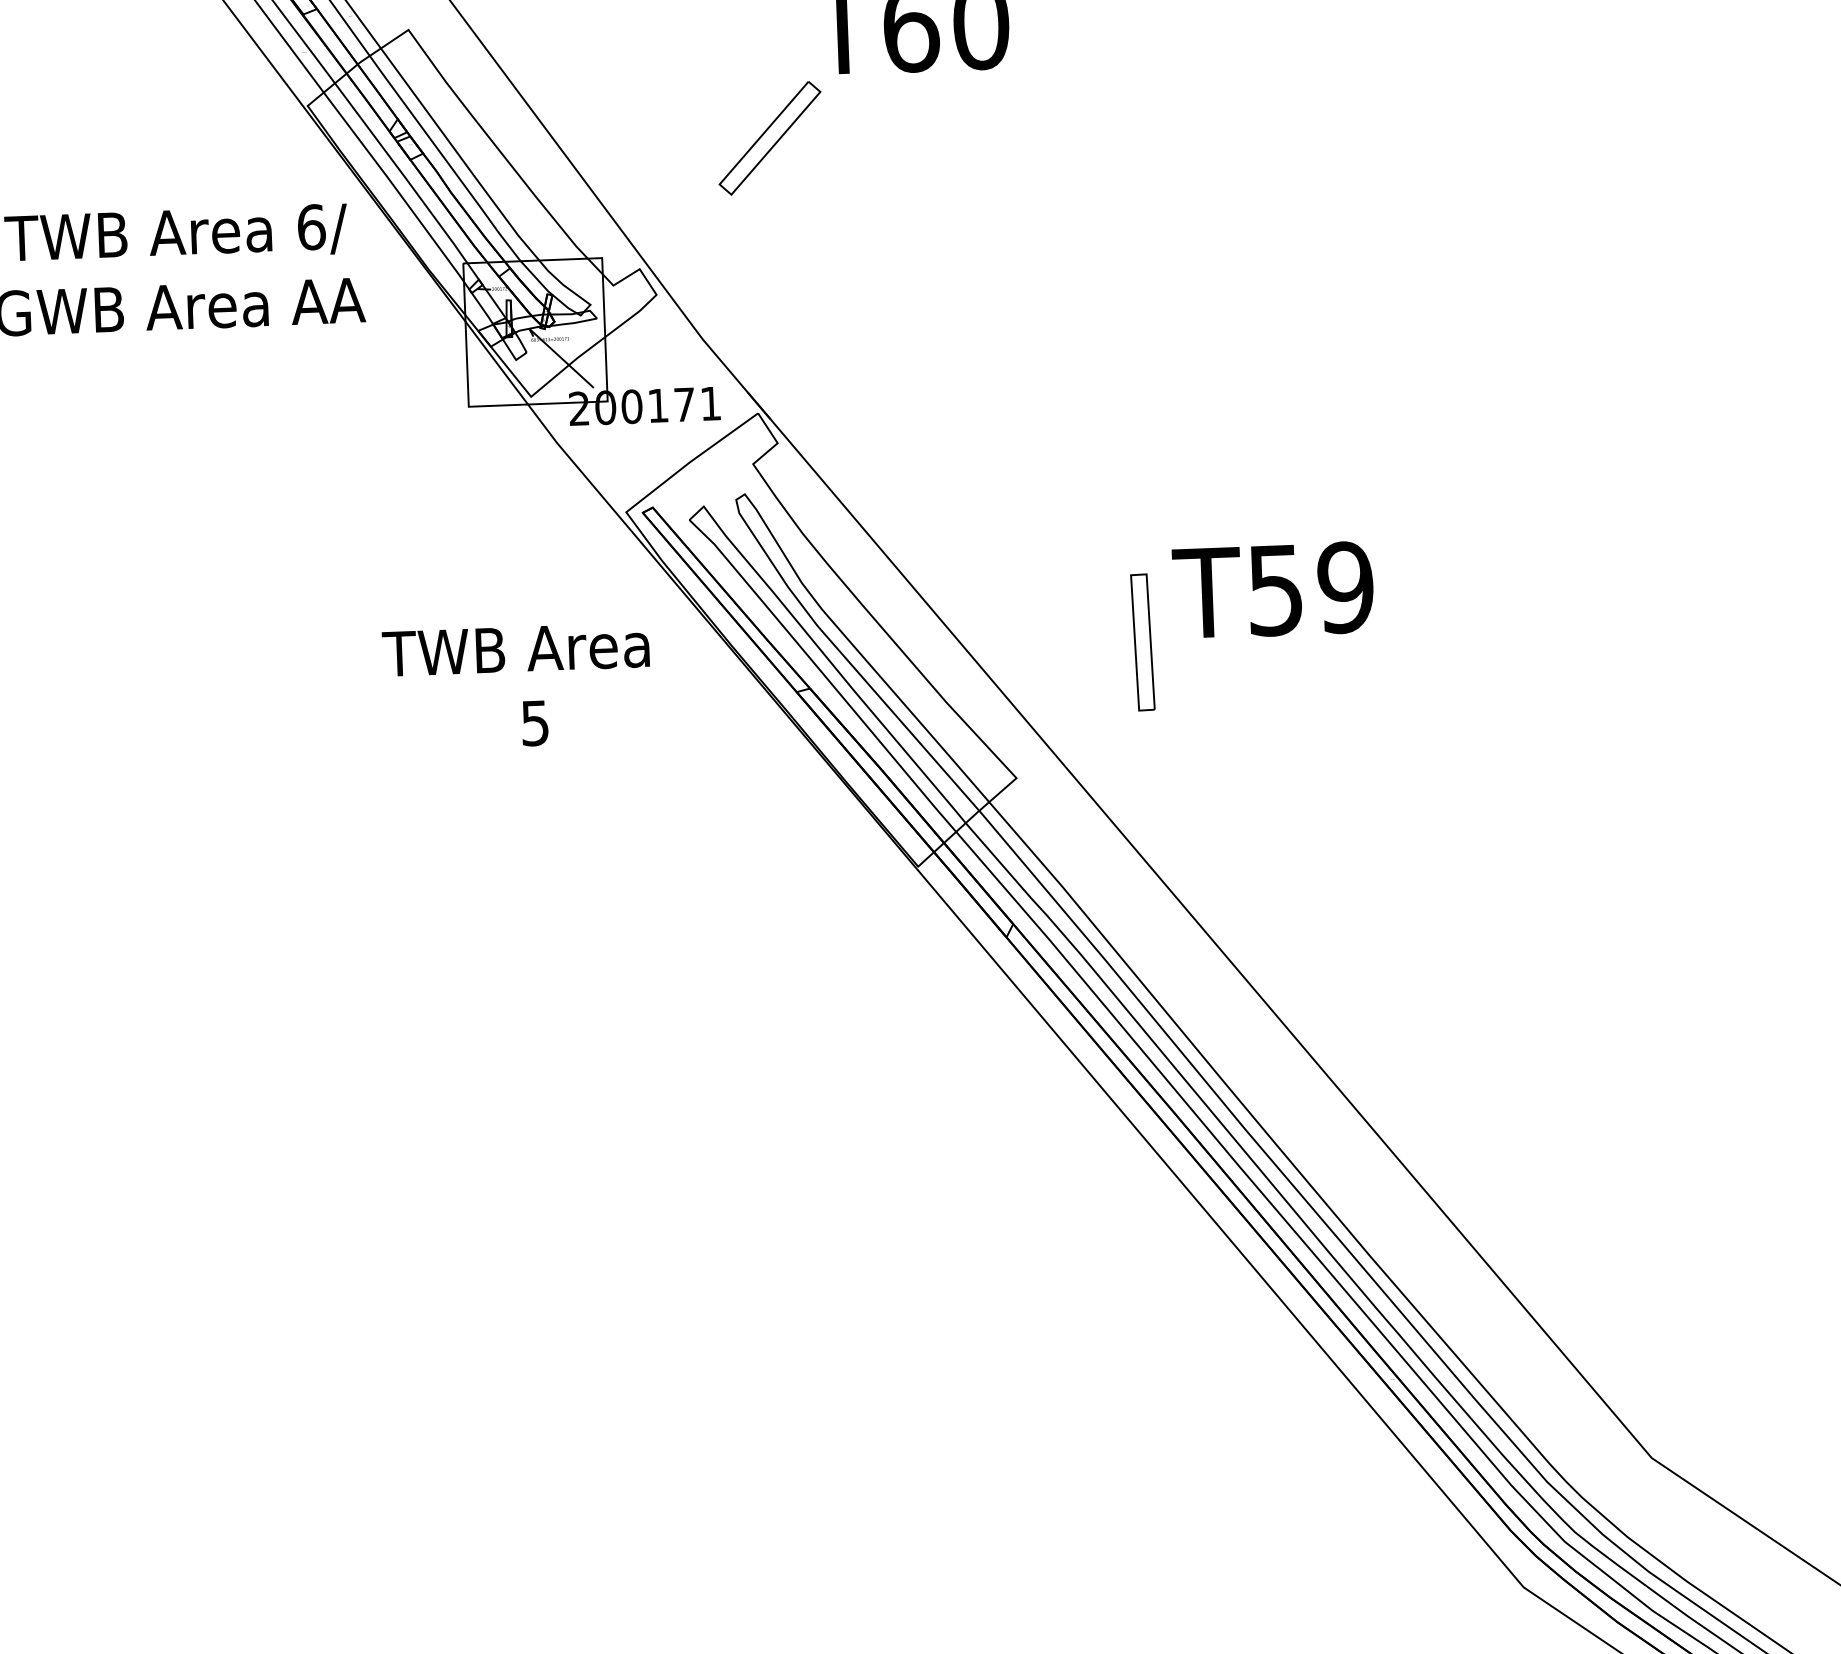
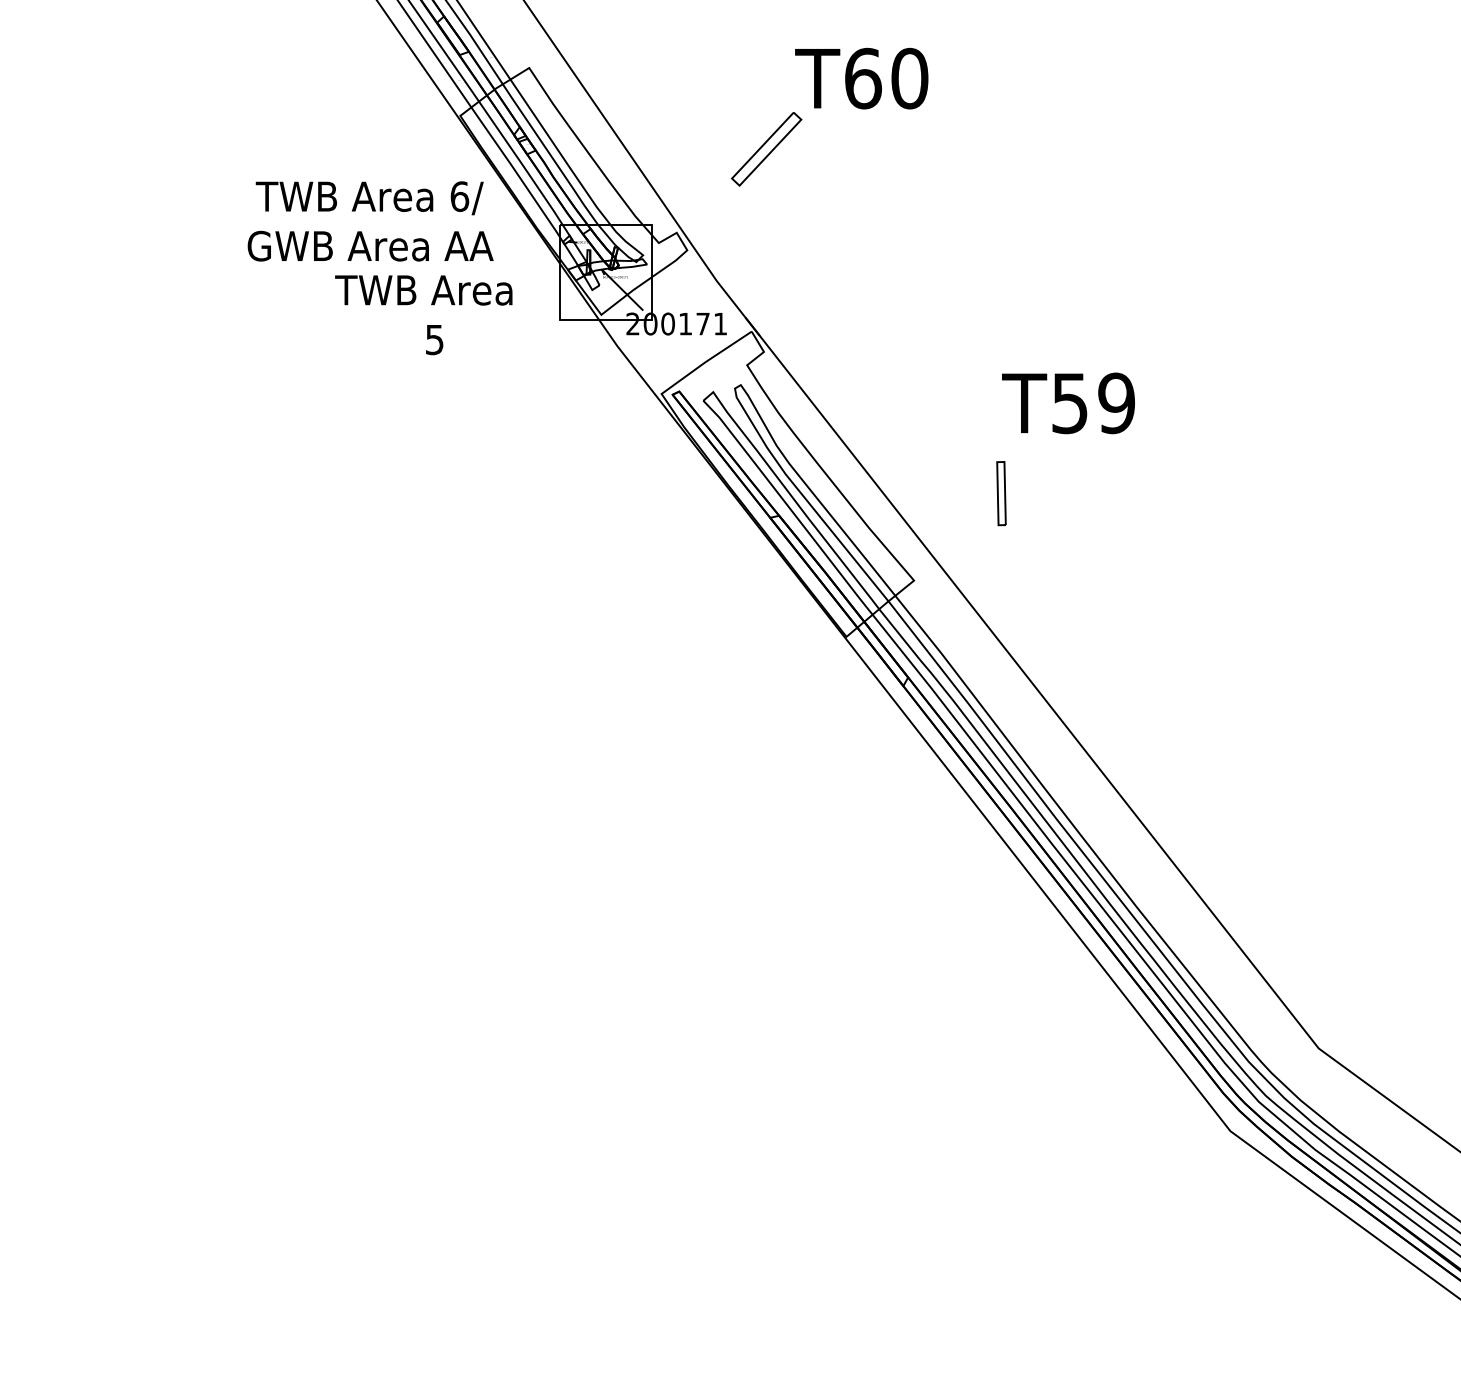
text: (1273, 590) -> (1068, 403), moved
part: (1142, 642) -> (1001, 493), size x0.7
text: (516, 687) -> (423, 315), moved

